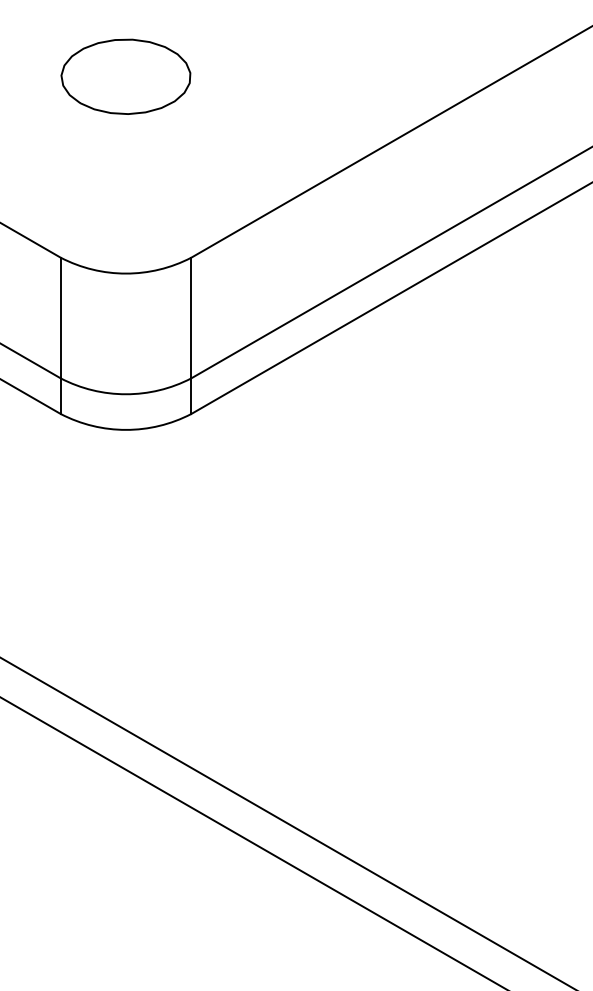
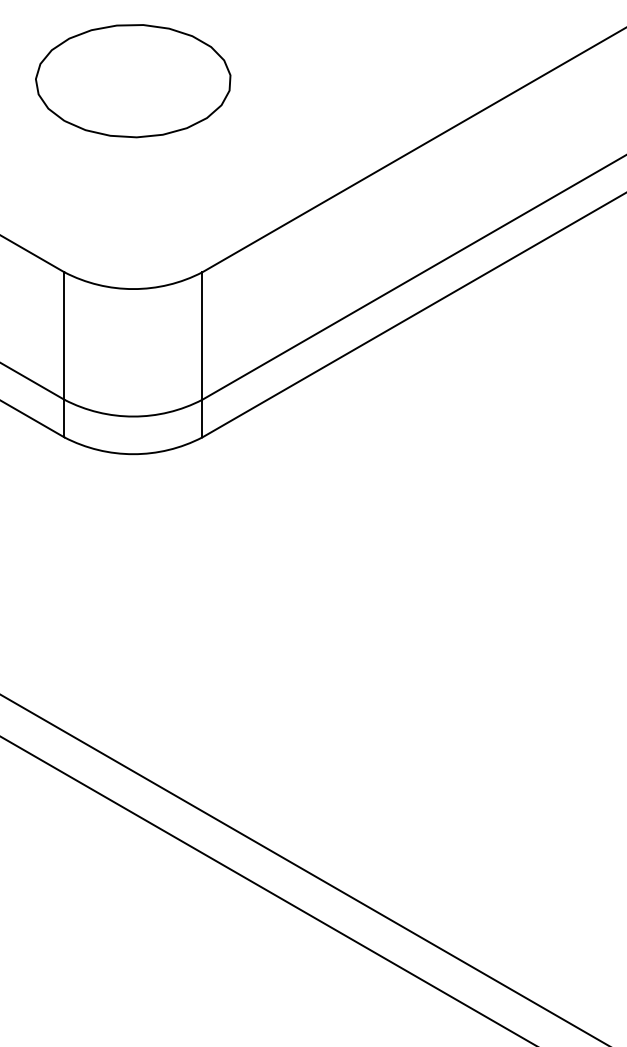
part: (126, 77) -> (133, 81), size x1.43

